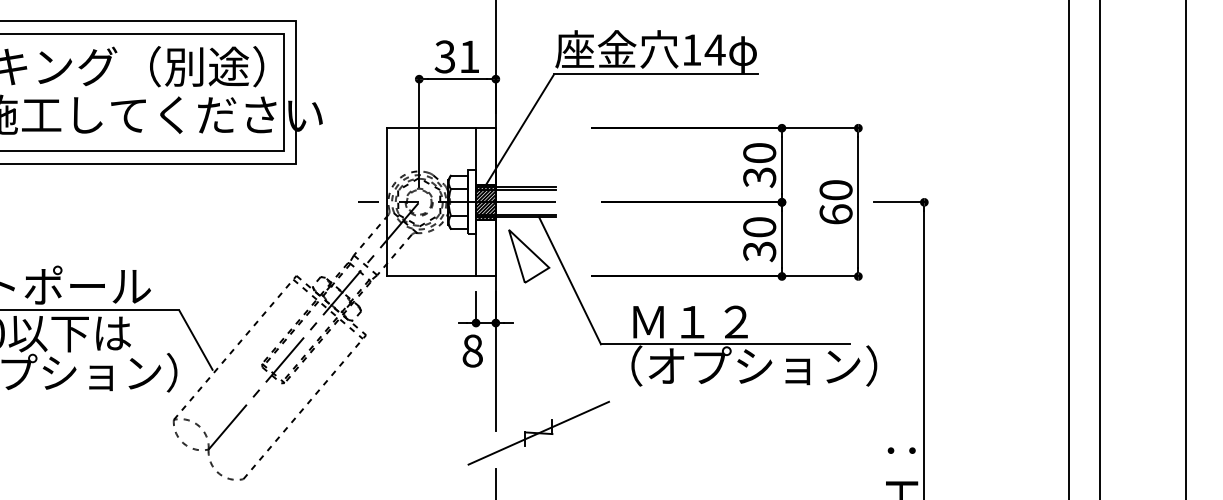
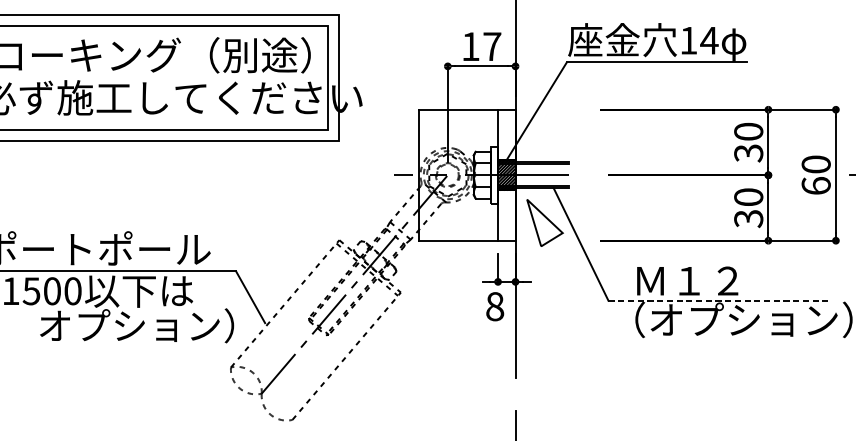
text: (456, 56) -> (480, 46), 31 -> 17
line: (725, 344) -> (718, 300), solid -> dashed
part: (538, 432) -> (553, 378), removed

